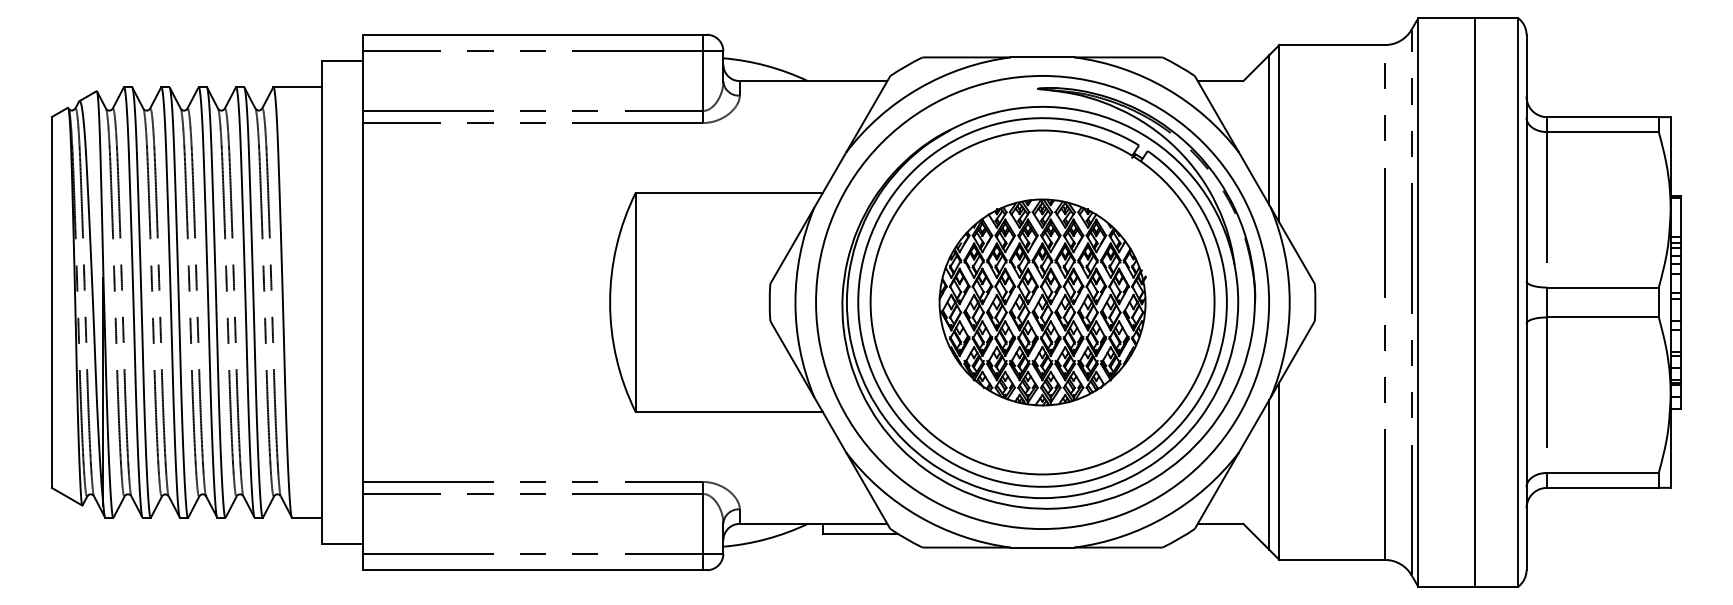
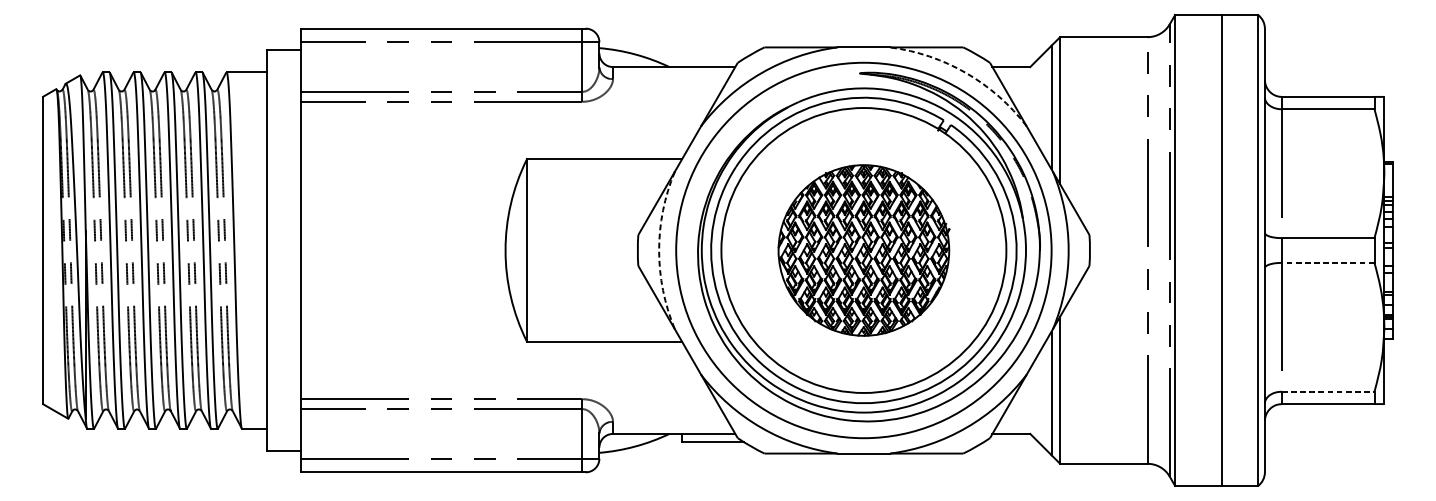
arc: (1166, 88) -> (966, 73), solid -> dashed
arc: (795, 302) -> (659, 250), solid -> dashed
line: (1602, 317) -> (1327, 262), solid -> dashed
line: (1602, 472) -> (1327, 391), solid -> dashed

